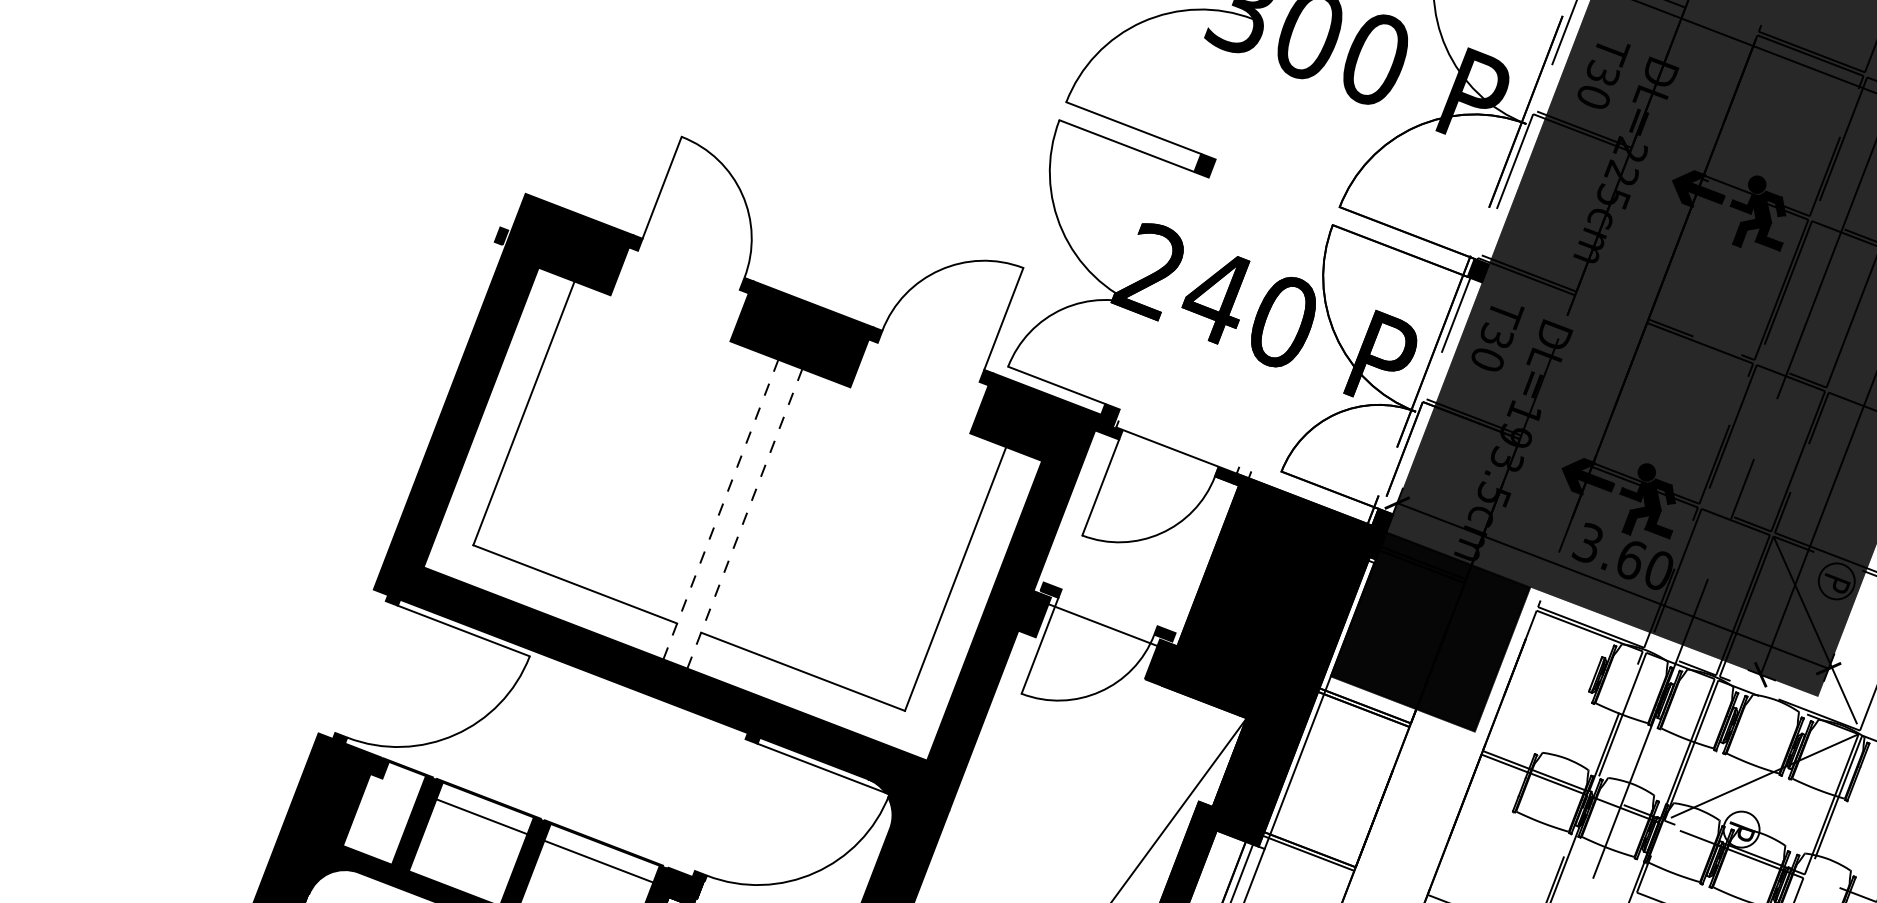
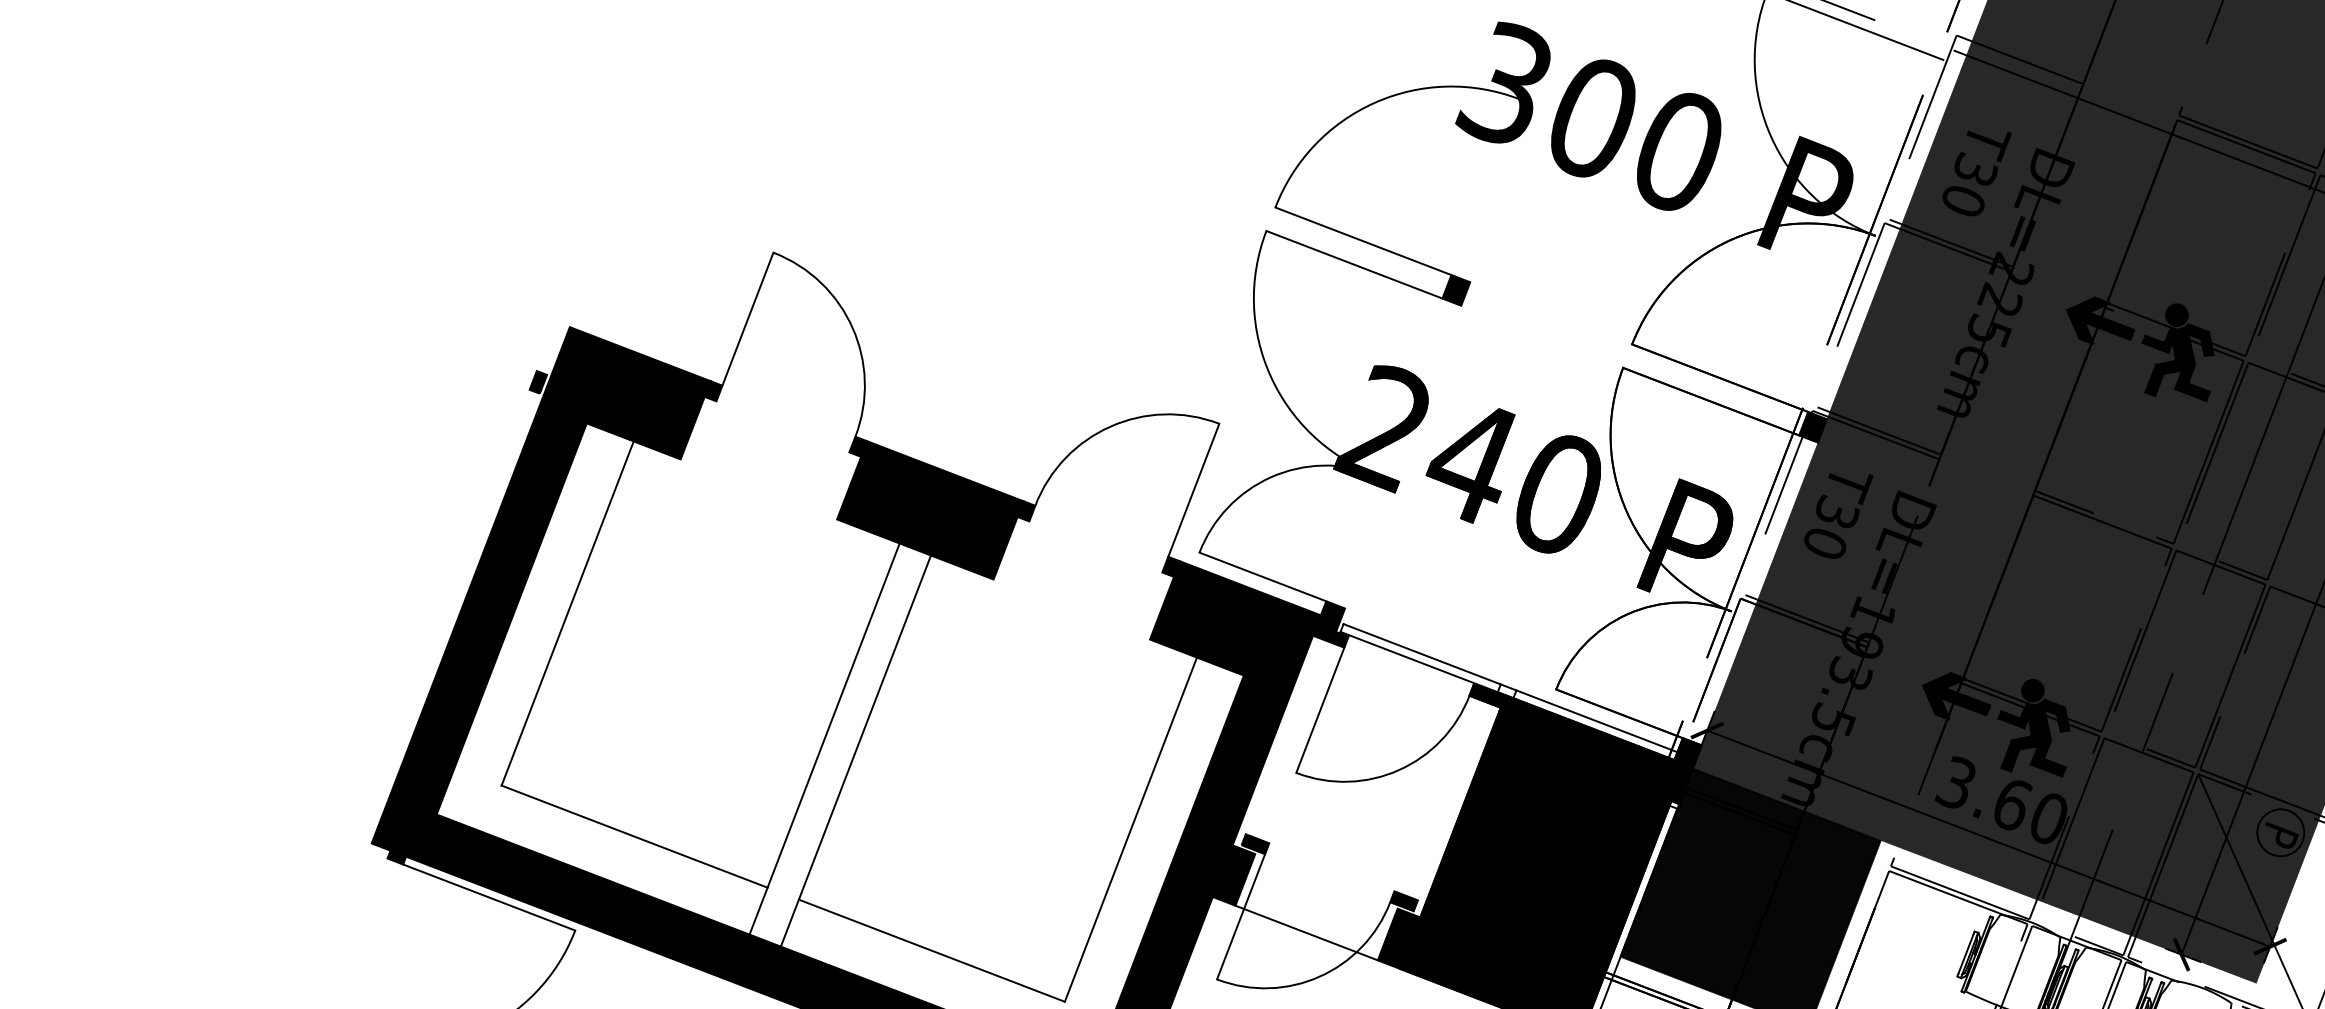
line: (1246, 470) -> (1510, 688), added
line: (720, 509) -> (824, 738), dashed -> solid
line: (744, 518) -> (855, 750), dashed -> solid
line: (1102, 625) -> (1305, 933), moved

